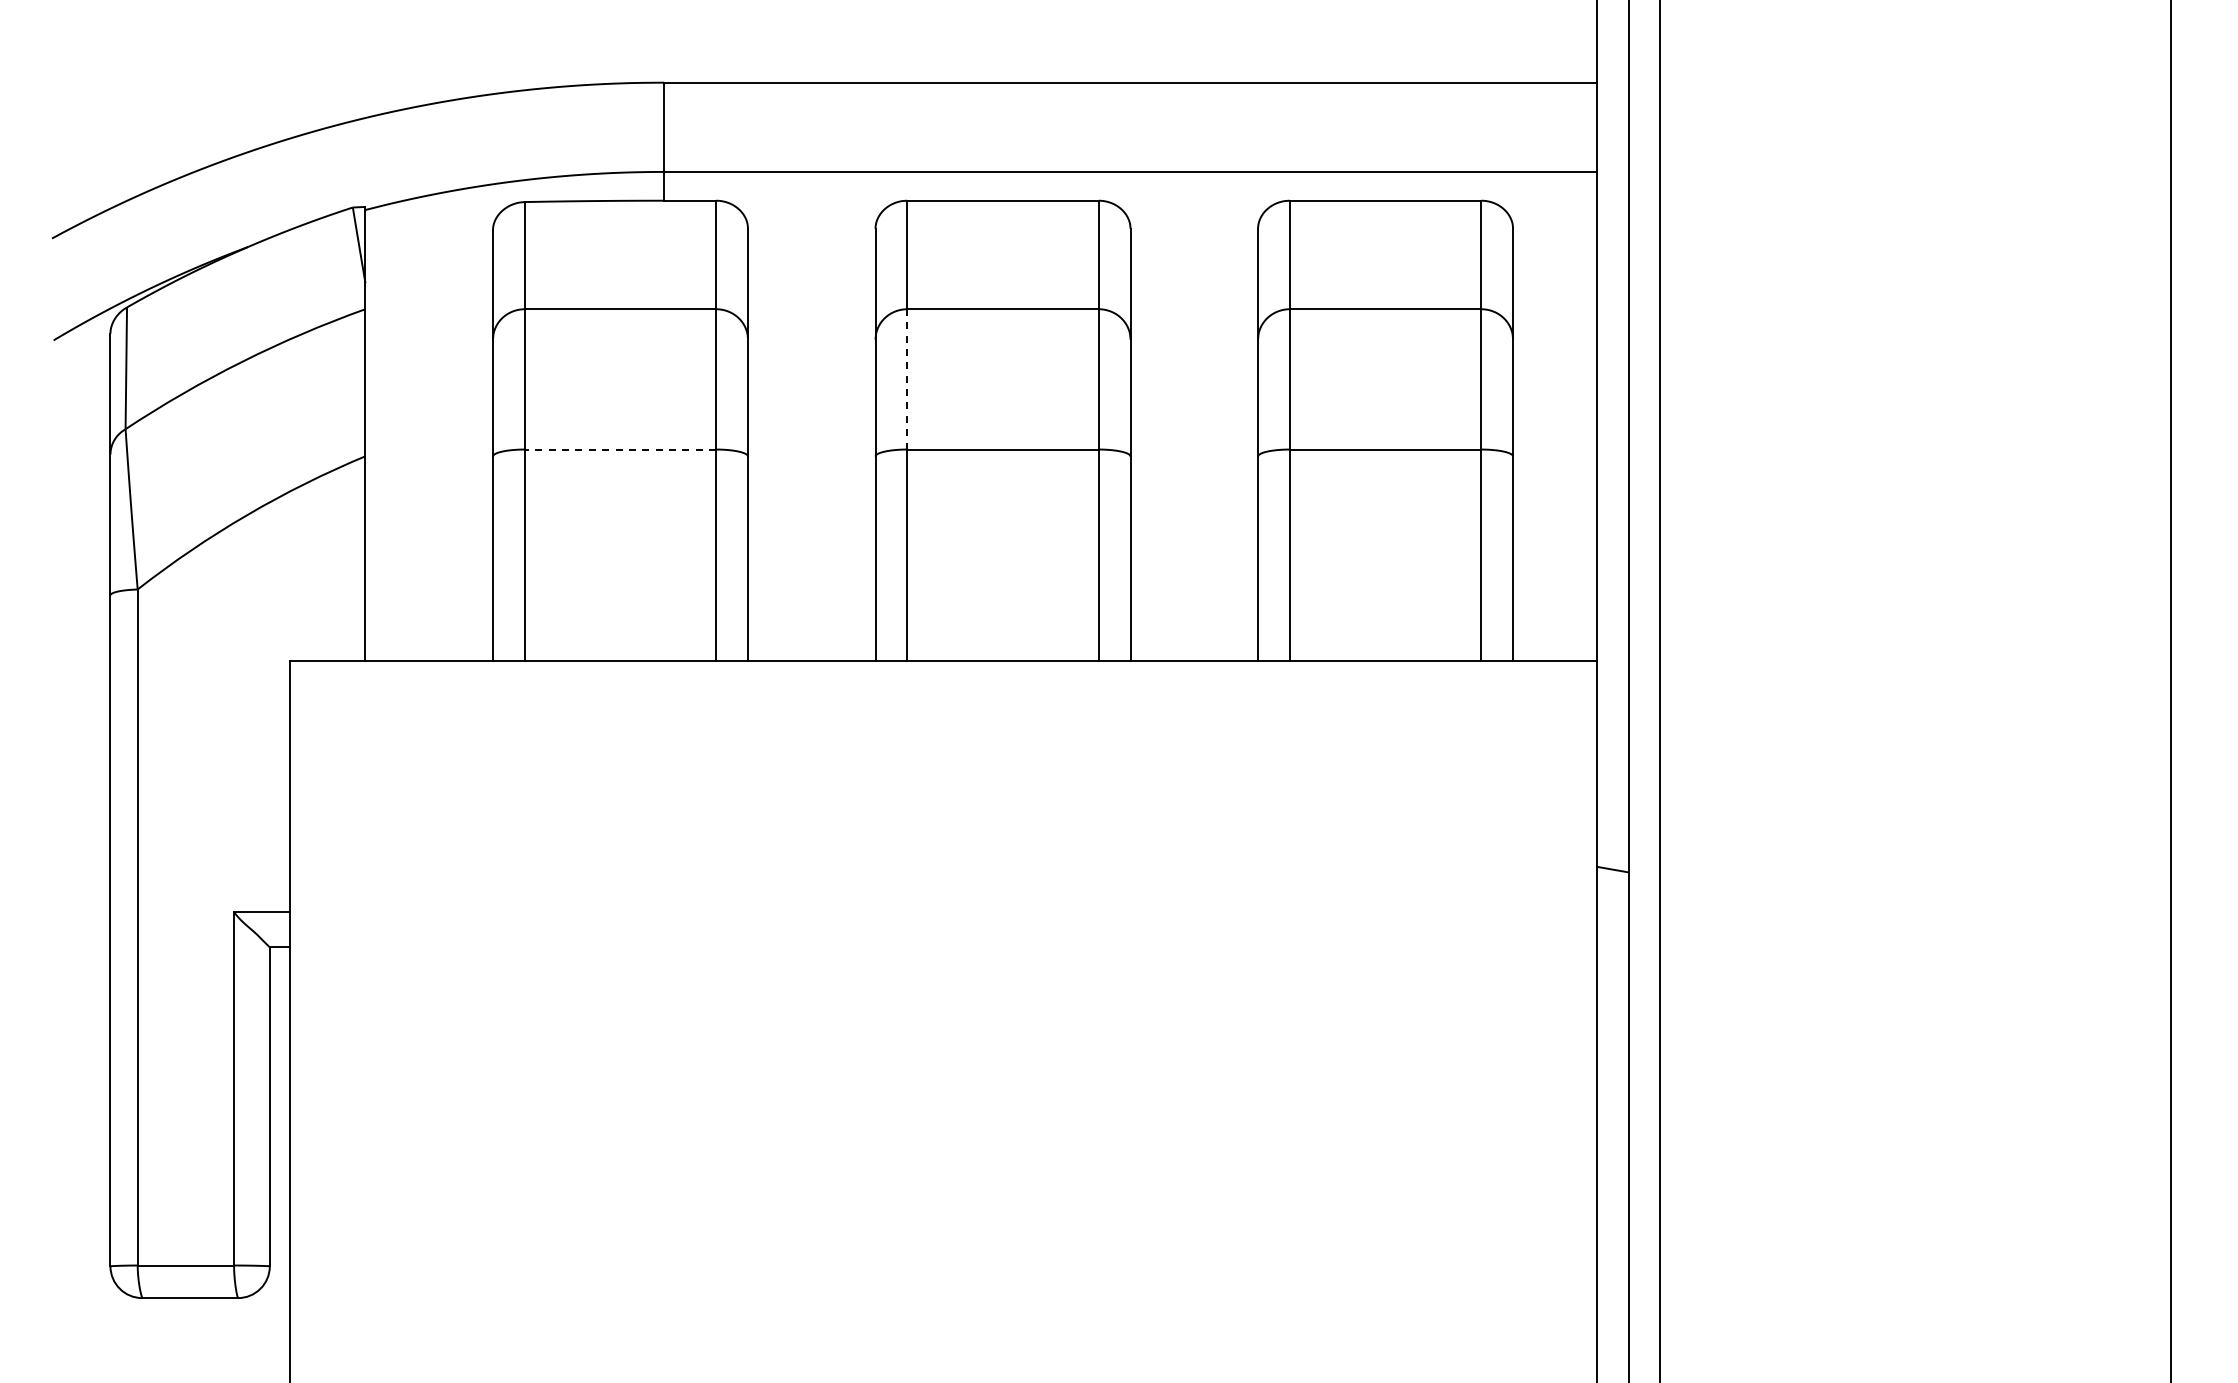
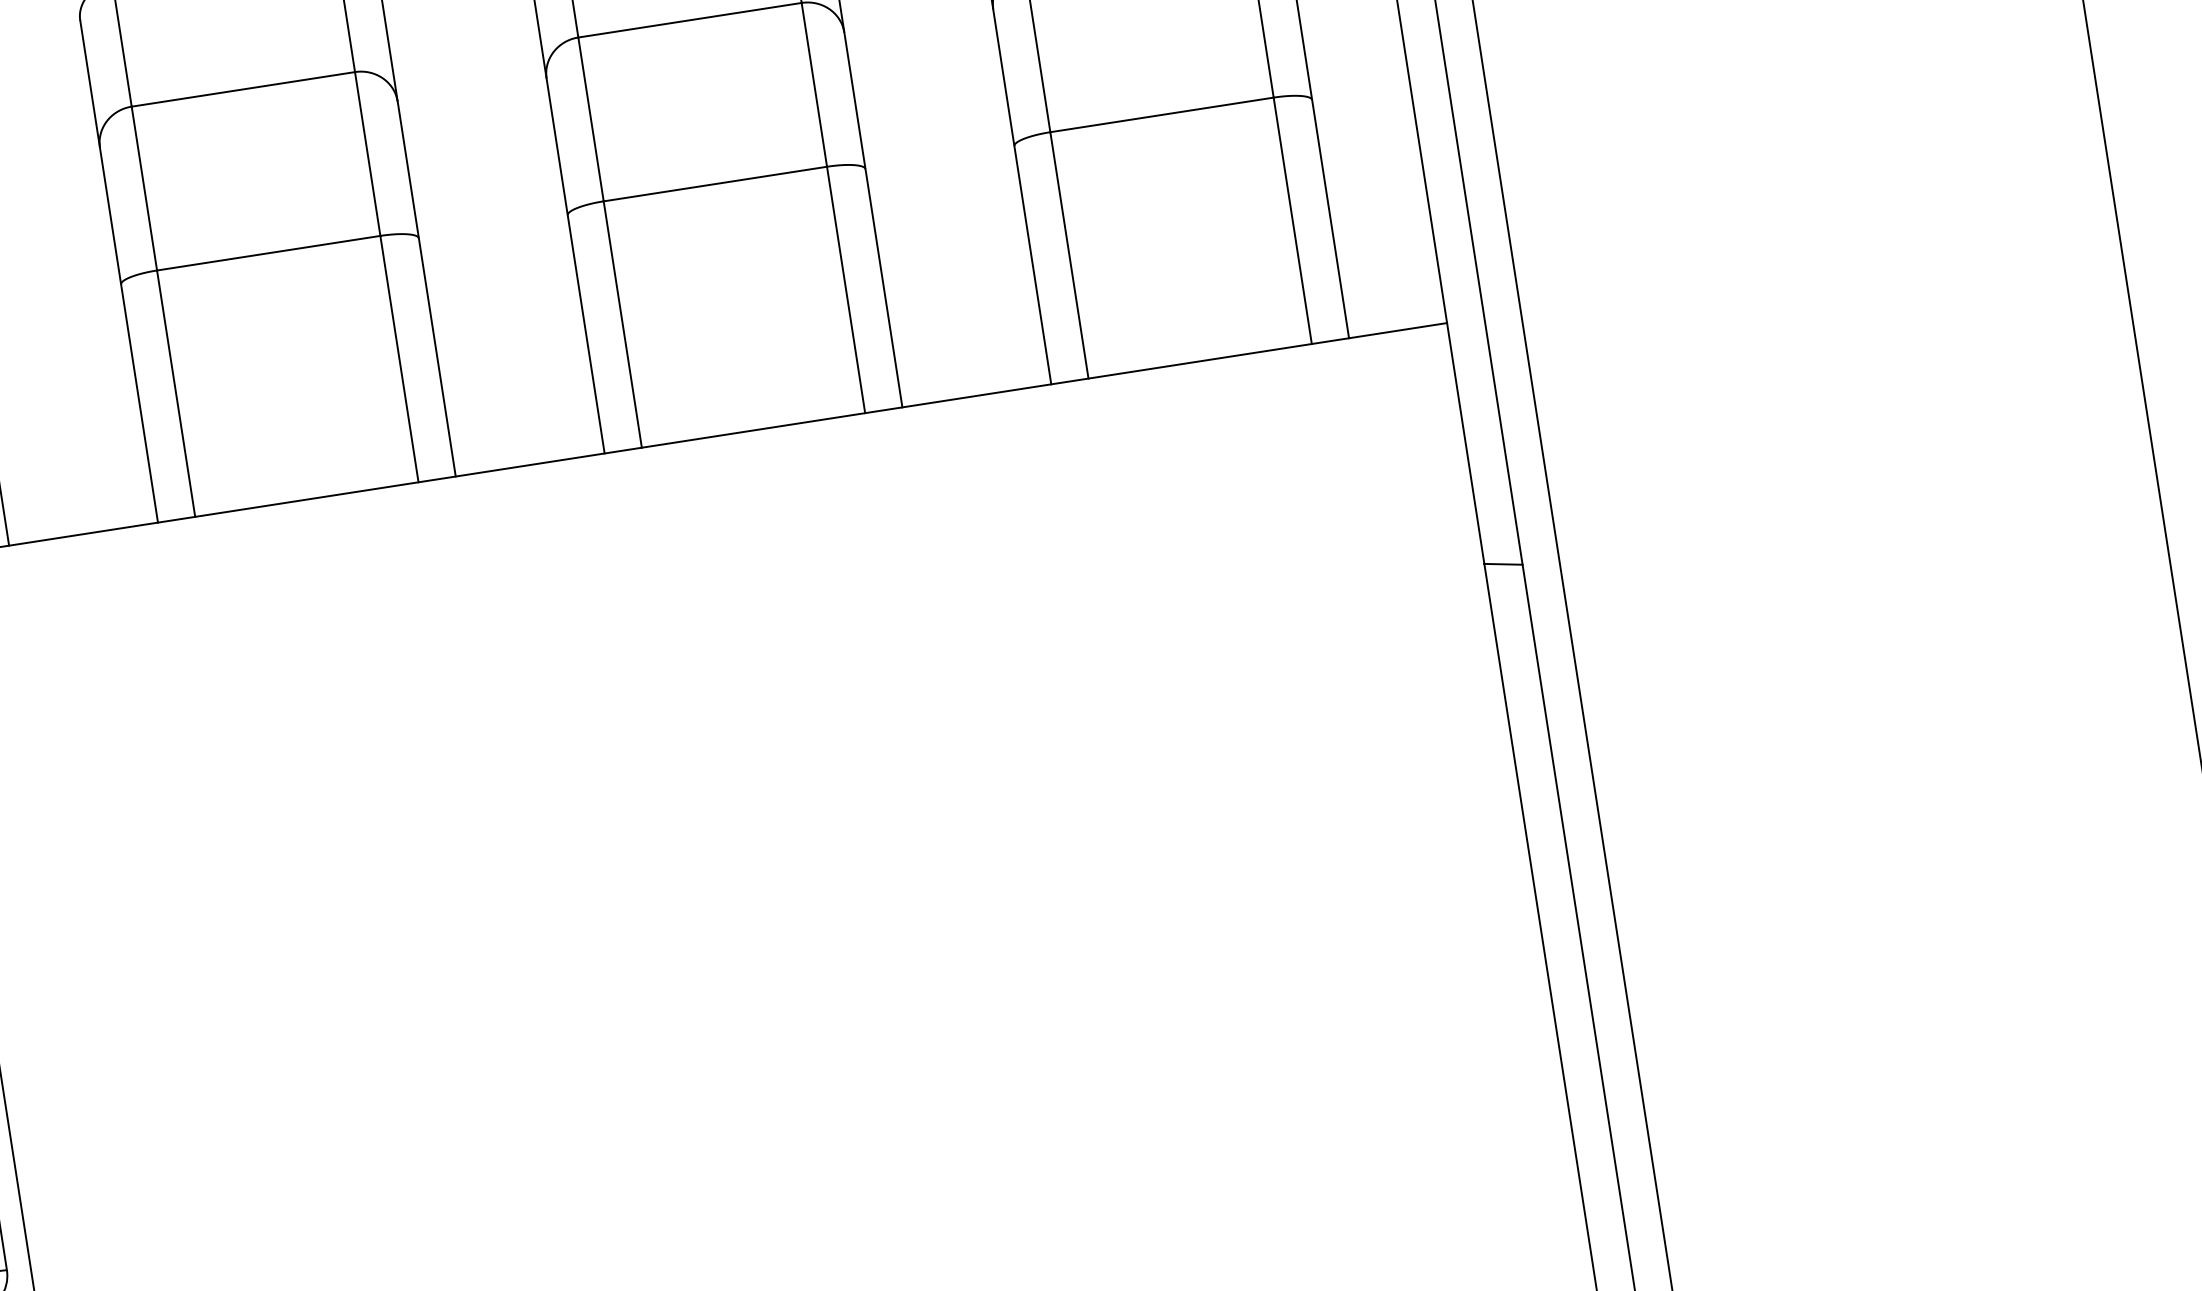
line: (907, 378) -> (590, 118), dashed -> solid
line: (620, 449) -> (268, 253), dashed -> solid

